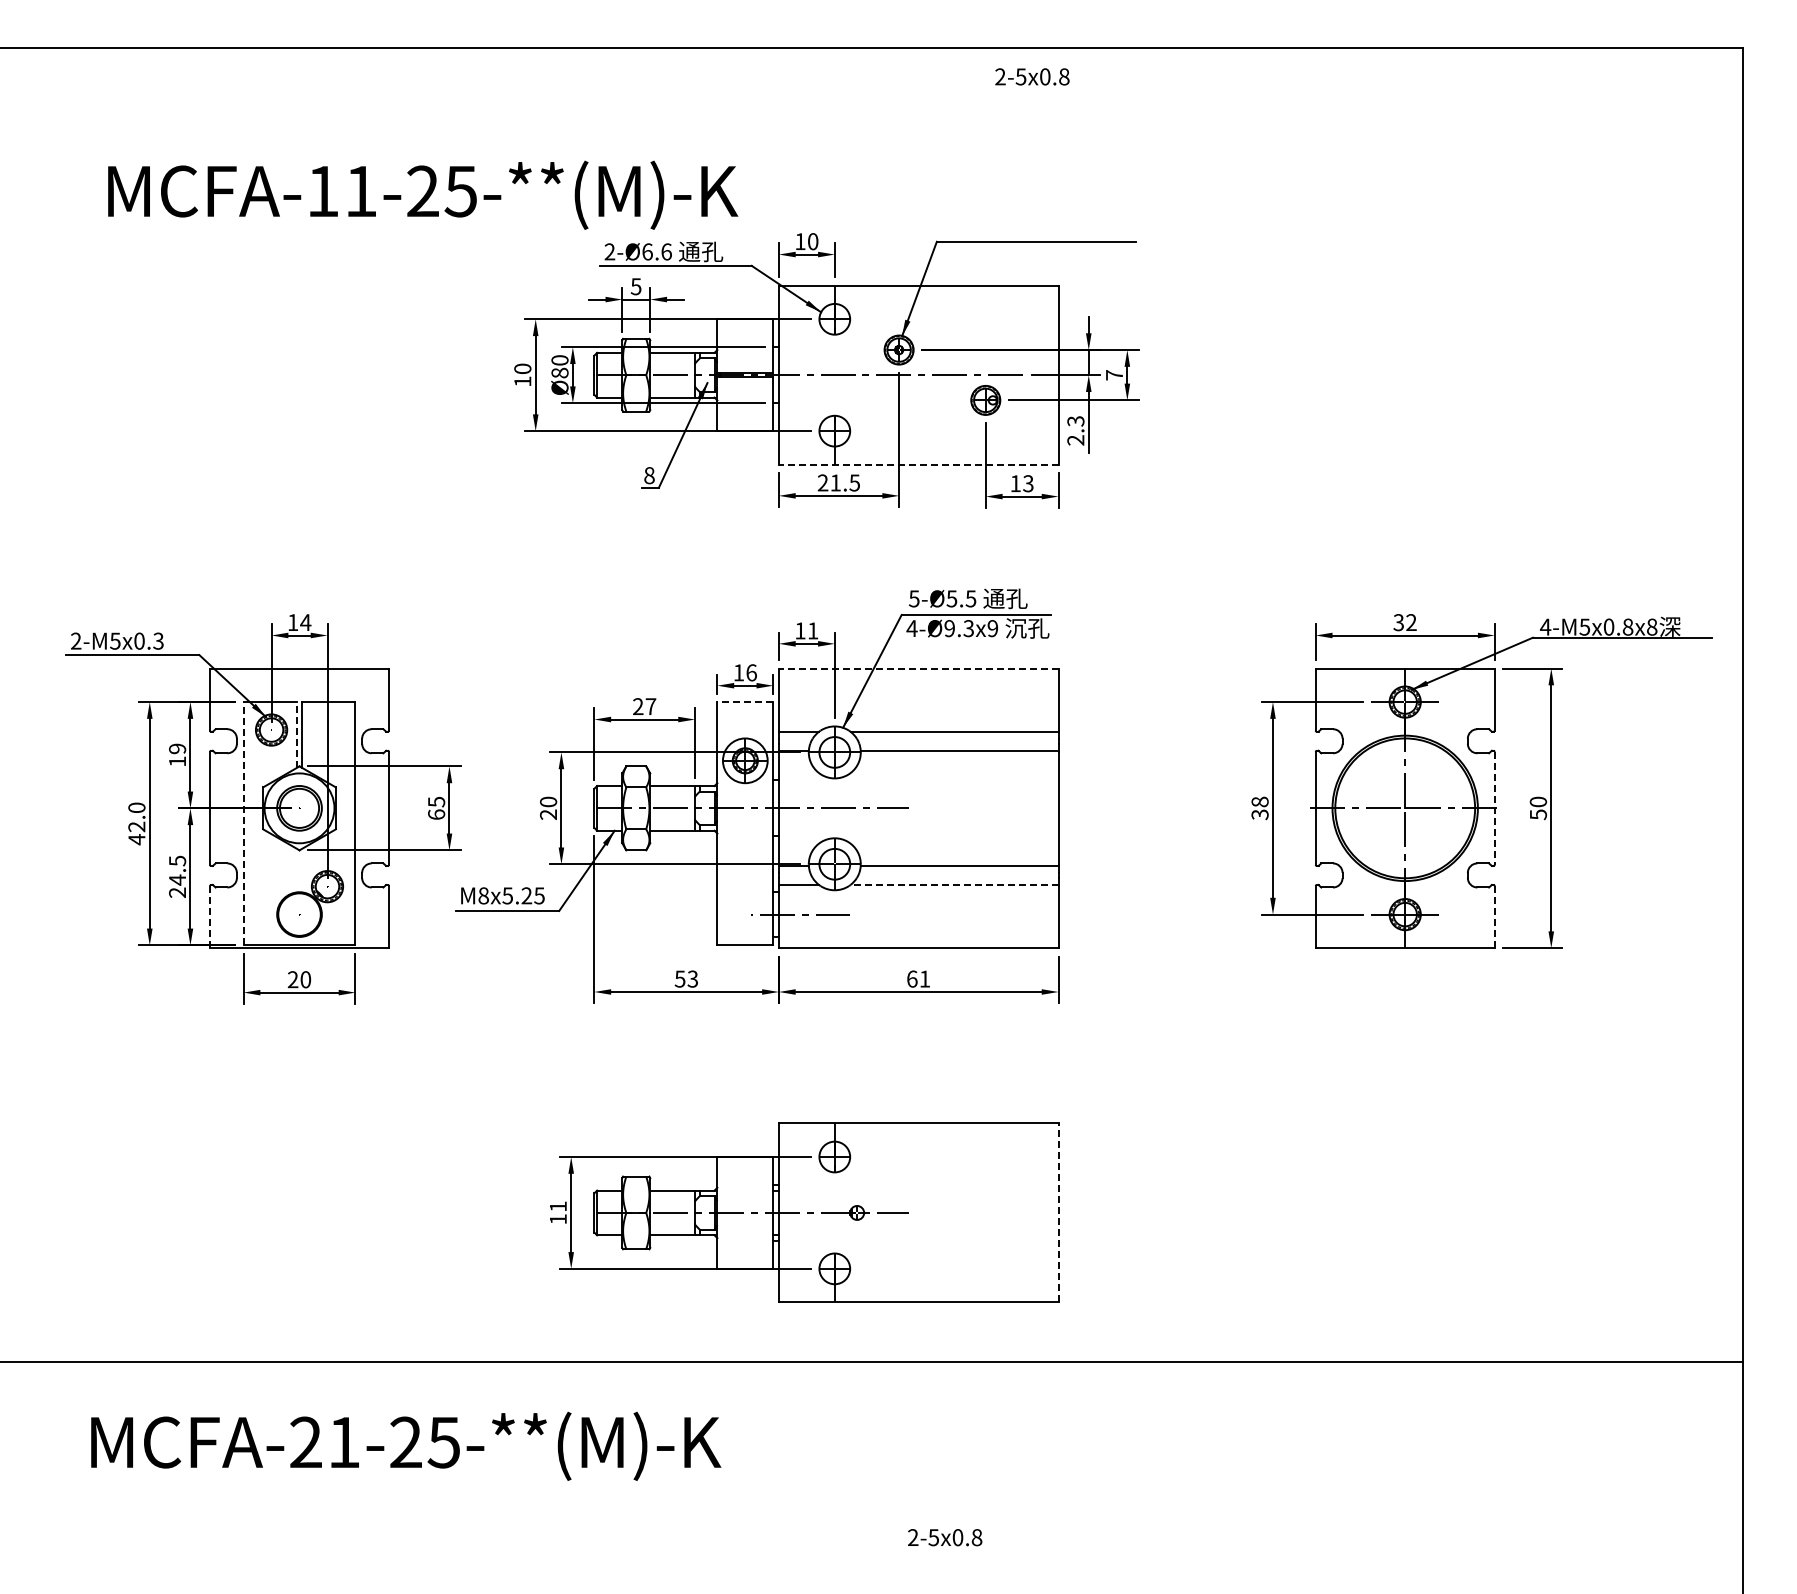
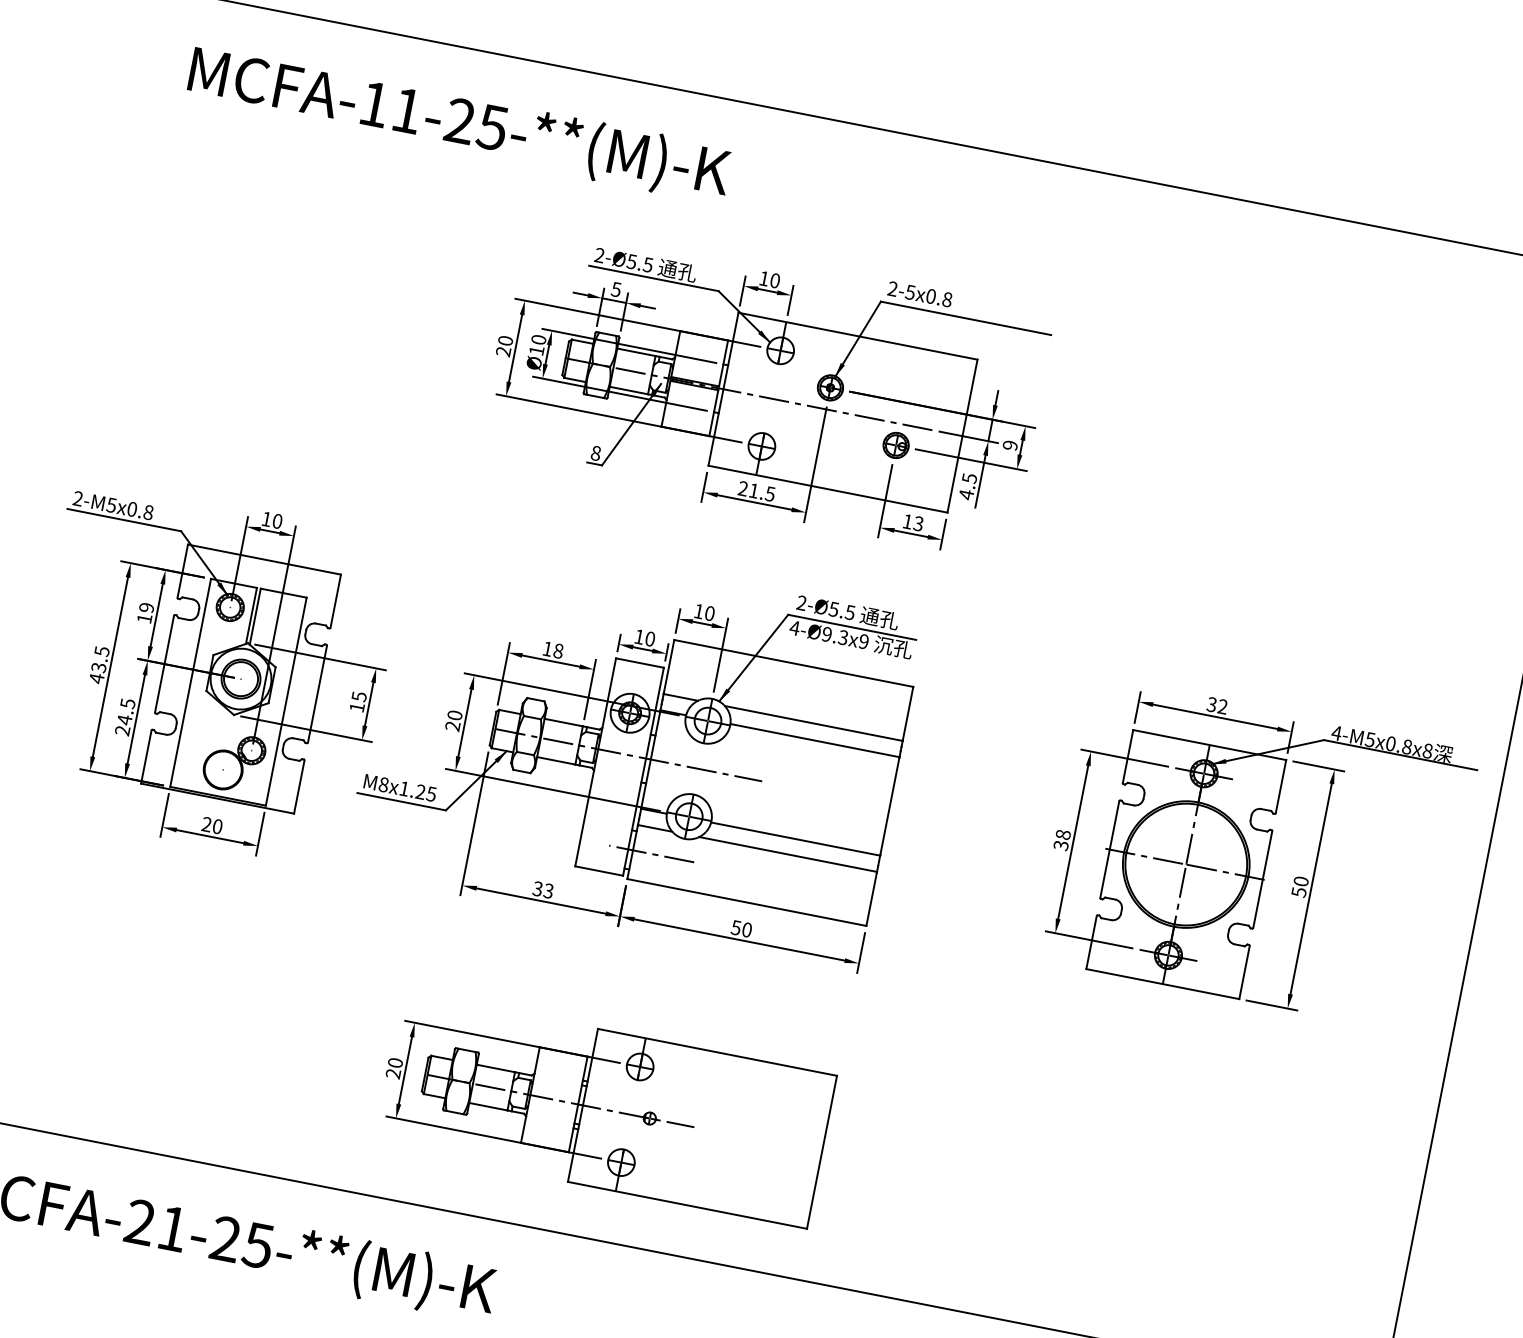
text: (1032, 76) -> (920, 294), moved
text: (423, 194) -> (460, 123), moved
text: (656, 251) -> (639, 262), 2-Ø6.6 -> 2-Ø5.5
text: (559, 372) -> (536, 350), Ø80 -> Ø10
text: (1114, 375) -> (1010, 445), 7 -> 9
text: (522, 381) -> (503, 351), 10 -> 20
text: (1075, 431) -> (967, 487), 2.3 -> 4.5
line: (918, 464) -> (827, 488), dashed -> solid
text: (914, 598) -> (801, 602), 5-Ø5.5 -> 2-Ø5.5
text: (305, 622) -> (277, 521), 14 -> 10
text: (813, 630) -> (710, 613), 11 -> 10
text: (158, 640) -> (148, 511), 2-M5x0.3 -> 2-M5x0.8
line: (918, 668) -> (793, 663), dashed -> solid
text: (751, 672) -> (650, 638), 16 -> 10
line: (745, 702) -> (640, 663), dashed -> solid
text: (644, 706) -> (553, 649), 27 -> 18
line: (297, 734) -> (251, 615), dashed -> solid
line: (1494, 808) -> (1262, 879), dashed -> solid
text: (436, 814) -> (357, 707), 65 -> 15
text: (136, 817) -> (100, 659), 42.0 -> 43.5
line: (243, 823) -> (190, 682), dashed -> solid
line: (954, 884) -> (788, 854), dashed -> solid
text: (507, 895) -> (404, 788), M8x5.25 -> M8x1.25
line: (210, 916) -> (146, 756), dashed -> solid
line: (1494, 917) -> (1244, 972), dashed -> solid
text: (680, 978) -> (538, 888), 53 -> 33
text: (918, 978) -> (741, 928), 61 -> 50
text: (557, 1212) -> (393, 1067), 11 -> 20
line: (1058, 1212) -> (822, 1151), dashed -> solid

